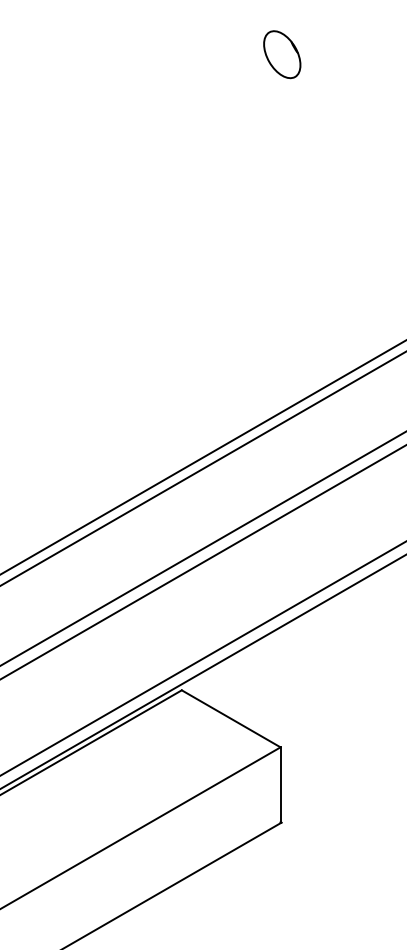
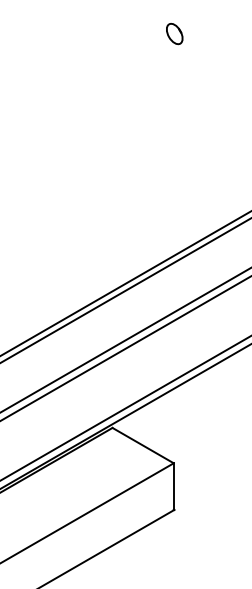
part: (281, 53) -> (174, 33), size x0.7

